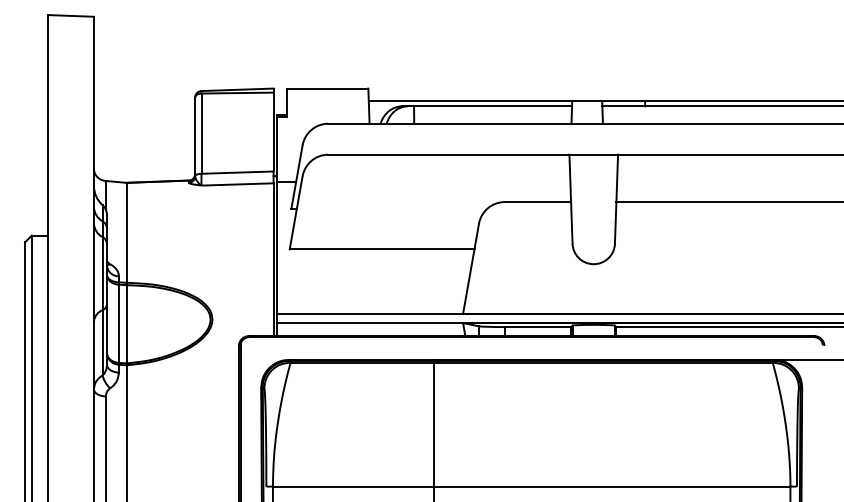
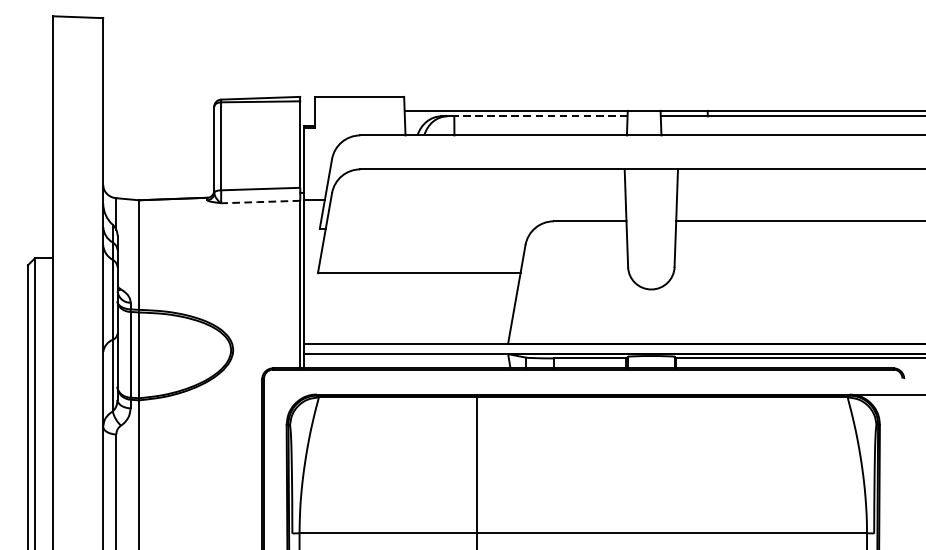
line: (492, 106) -> (540, 116), solid -> dashed
line: (236, 184) -> (259, 202), solid -> dashed

